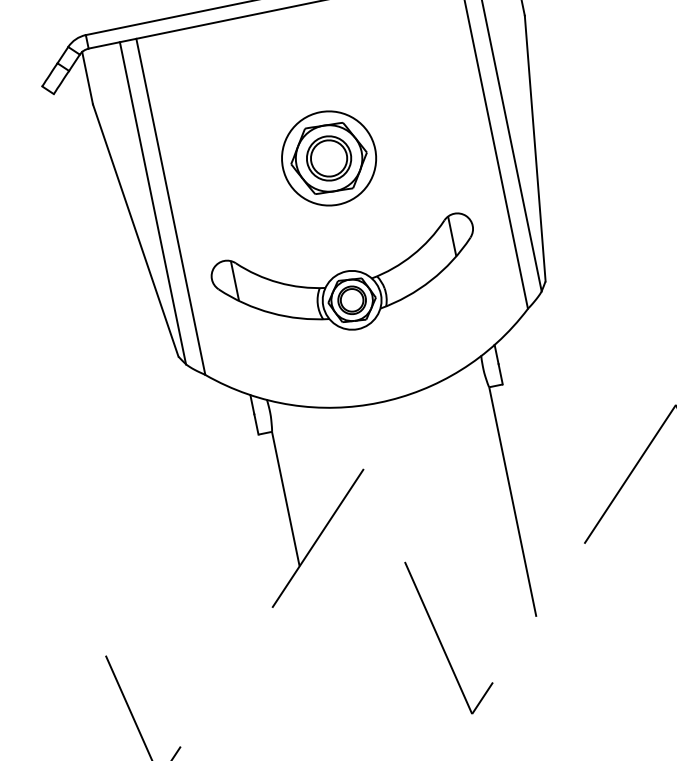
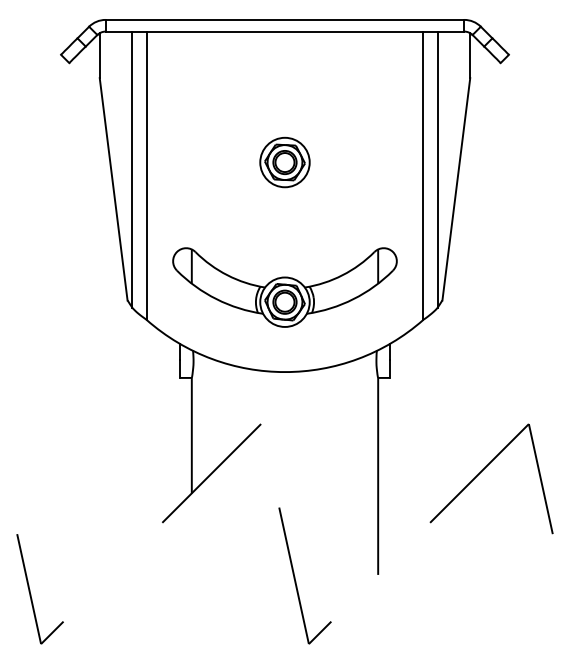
part: (328, 158) -> (284, 162), size x0.62
part: (348, 283) -> (284, 287), moved

